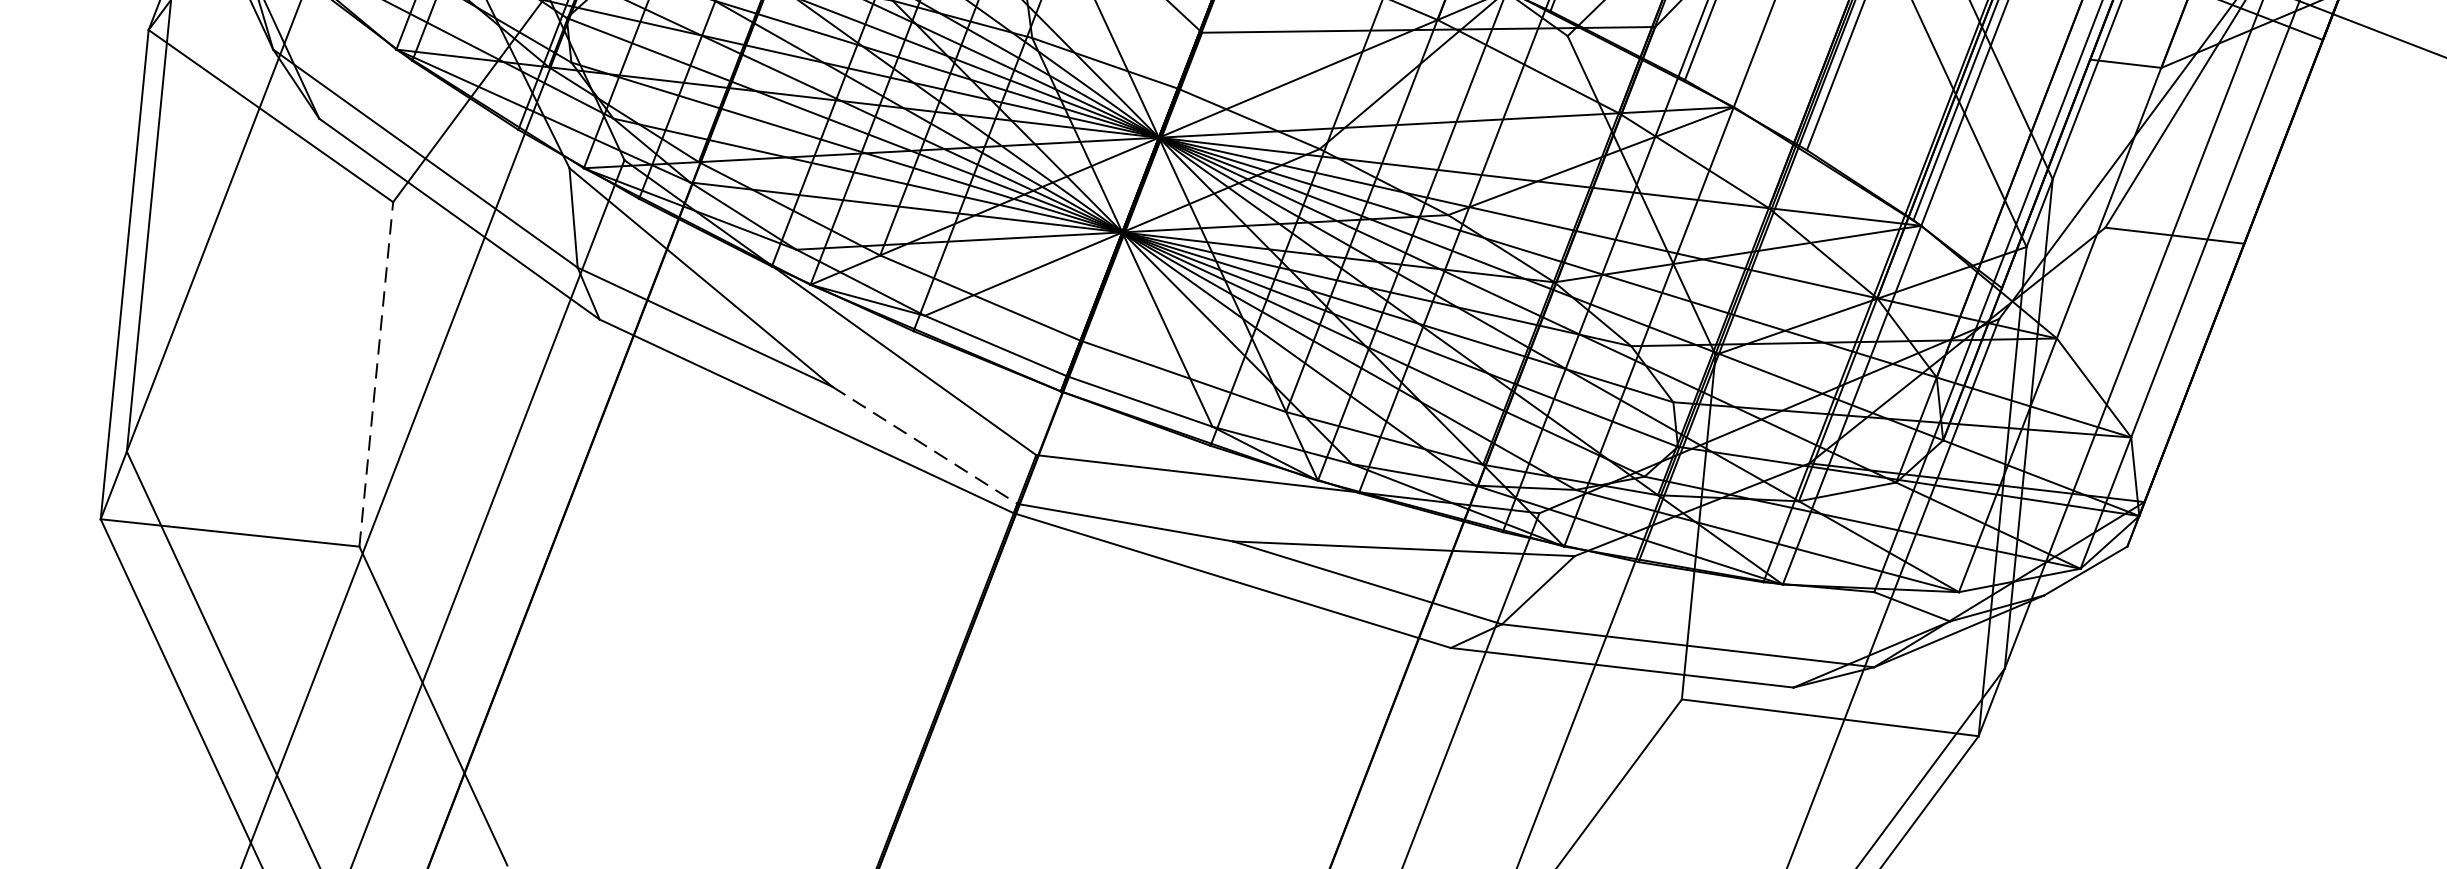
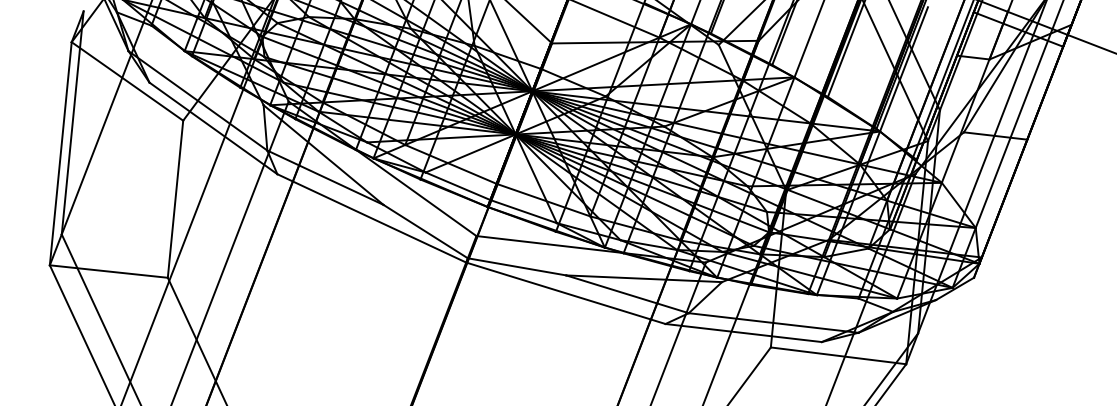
line: (376, 374) -> (175, 199), dashed -> solid
line: (924, 445) -> (425, 231), dashed -> solid

